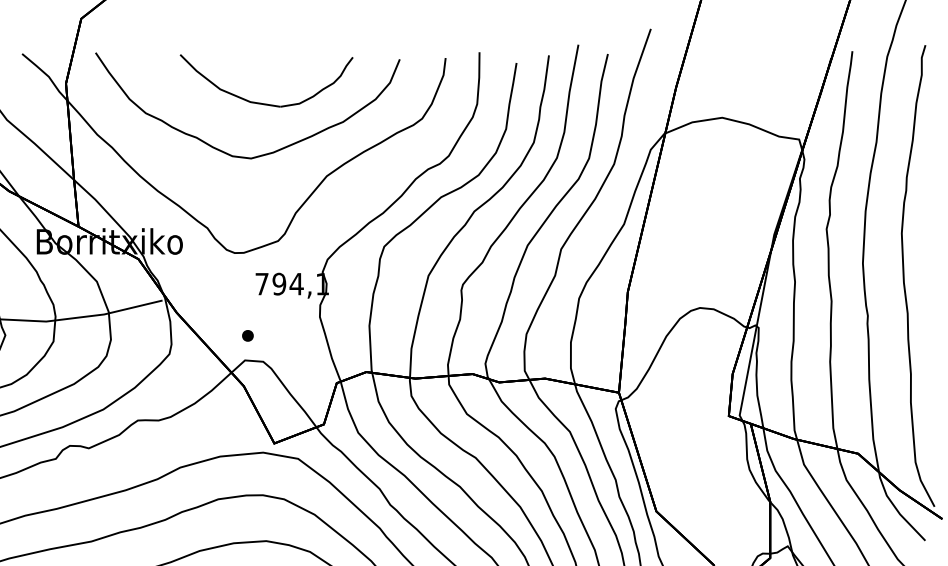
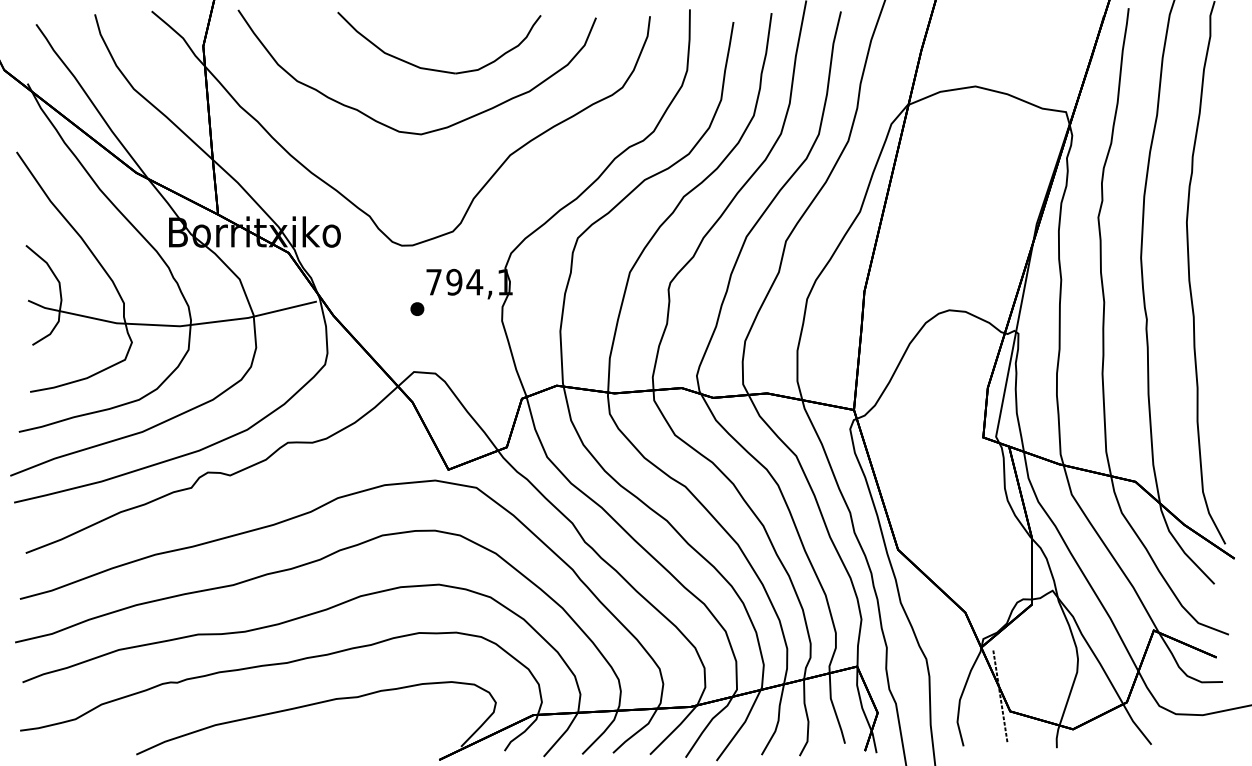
part: (248, 335) -> (417, 308), moved

